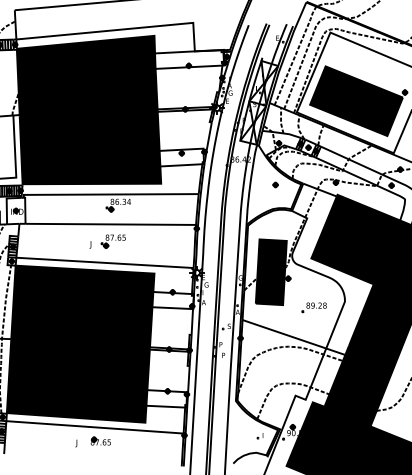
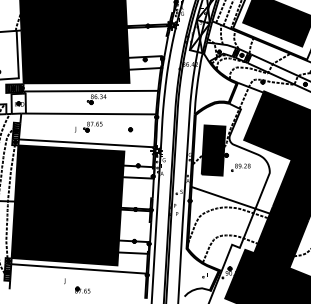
part: (275, 184) -> (130, 129), moved
part: (313, 307) -> (240, 167), moved
part: (100, 440) -> (82, 289), moved

